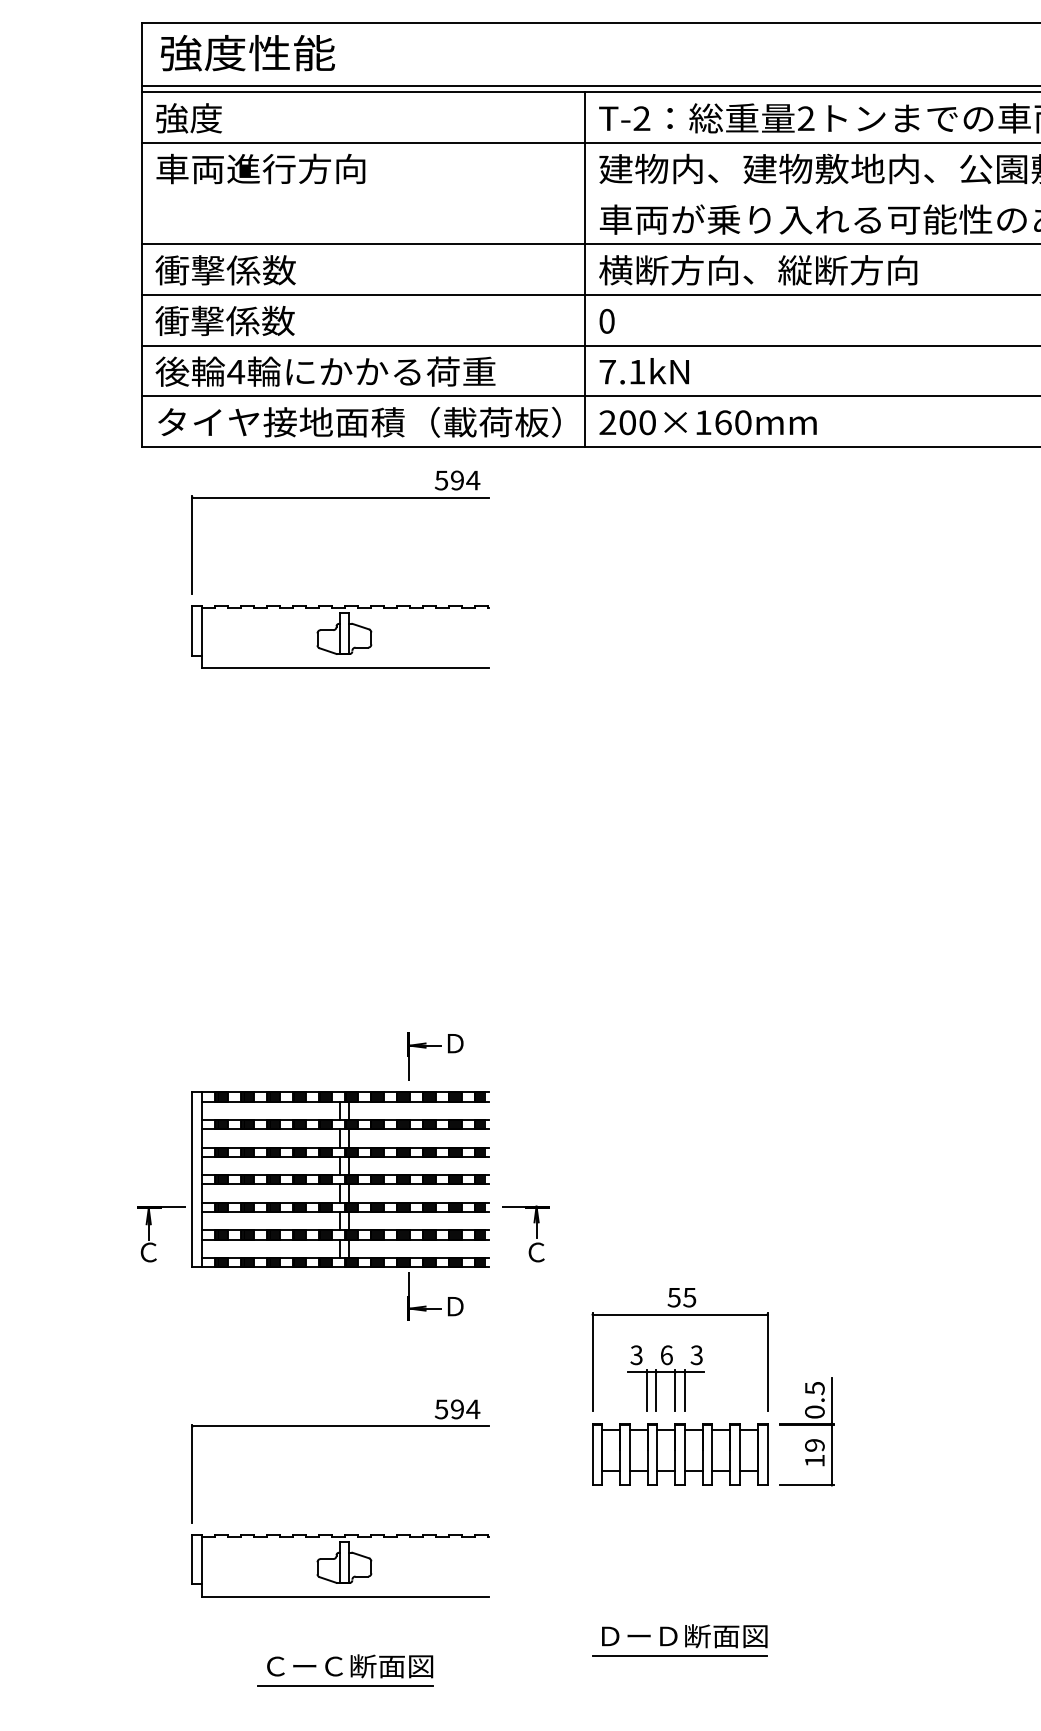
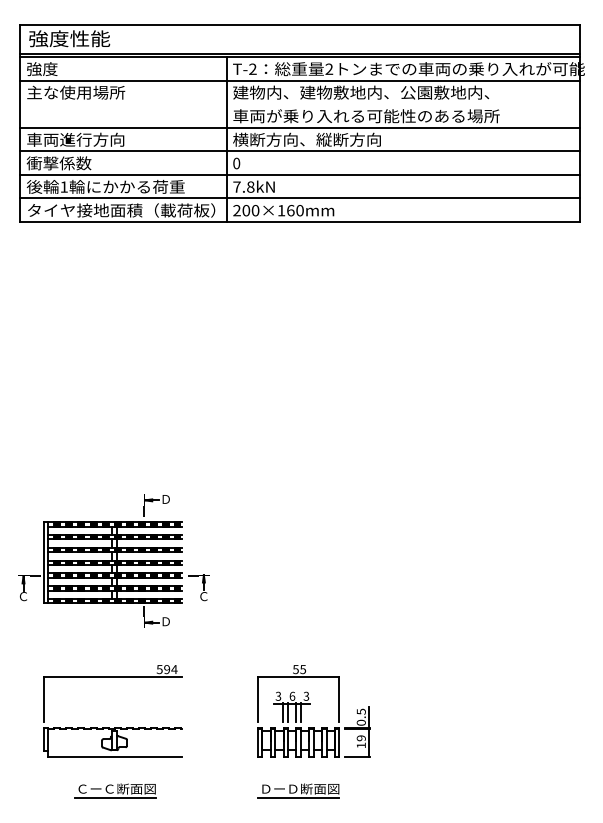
text: (262, 168) -> (76, 92), 車両進行方向 -> 主な使用場所
text: (260, 269) -> (75, 139), 衝撃係数 -> 車両進行方向
text: (236, 370) -> (64, 186), 4 -> 1
text: (636, 370) -> (250, 186), 7.1kN -> 7.8kN
part: (344, 605) -> (114, 295), removed
part: (705, 1372) -> (310, 704), moved
part: (679, 1639) -> (298, 790), moved

